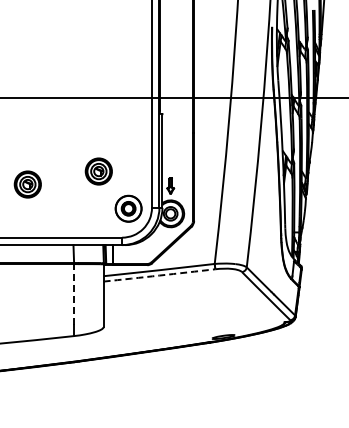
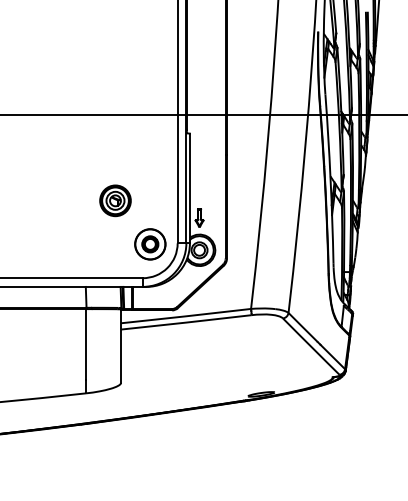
part: (27, 184) -> (32, 215), removed
arc: (159, 275) -> (186, 322), dashed -> solid
line: (73, 293) -> (85, 343), dashed -> solid

